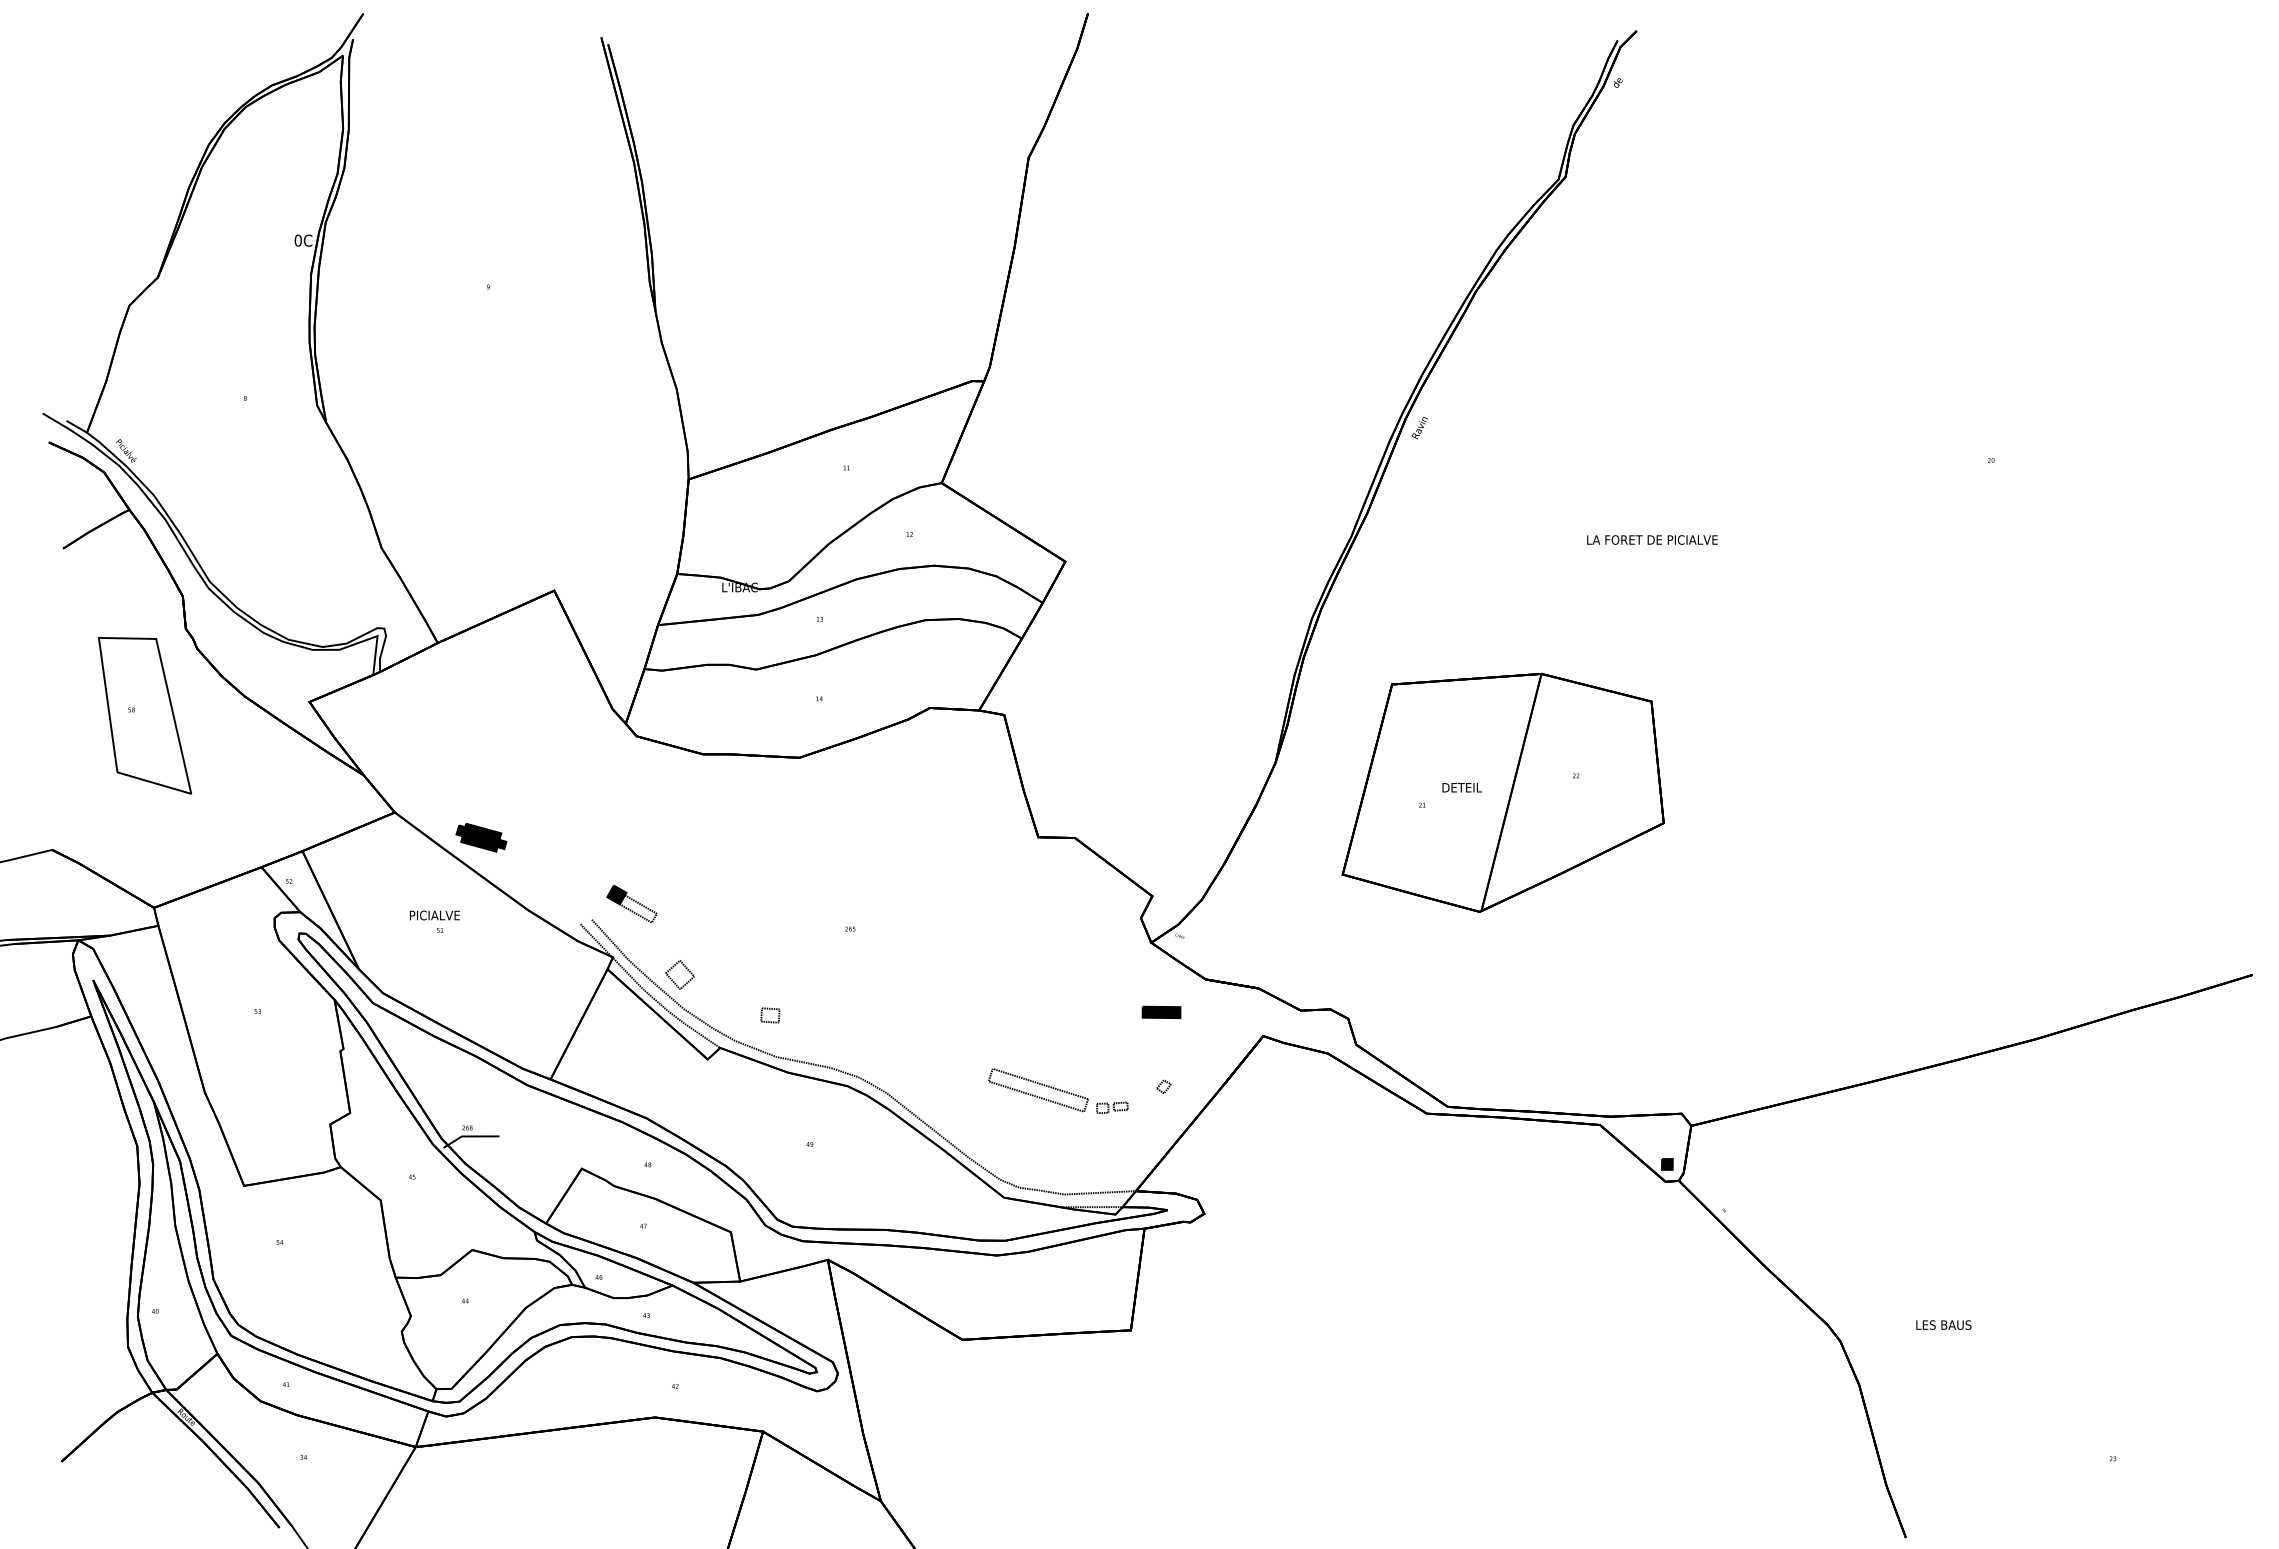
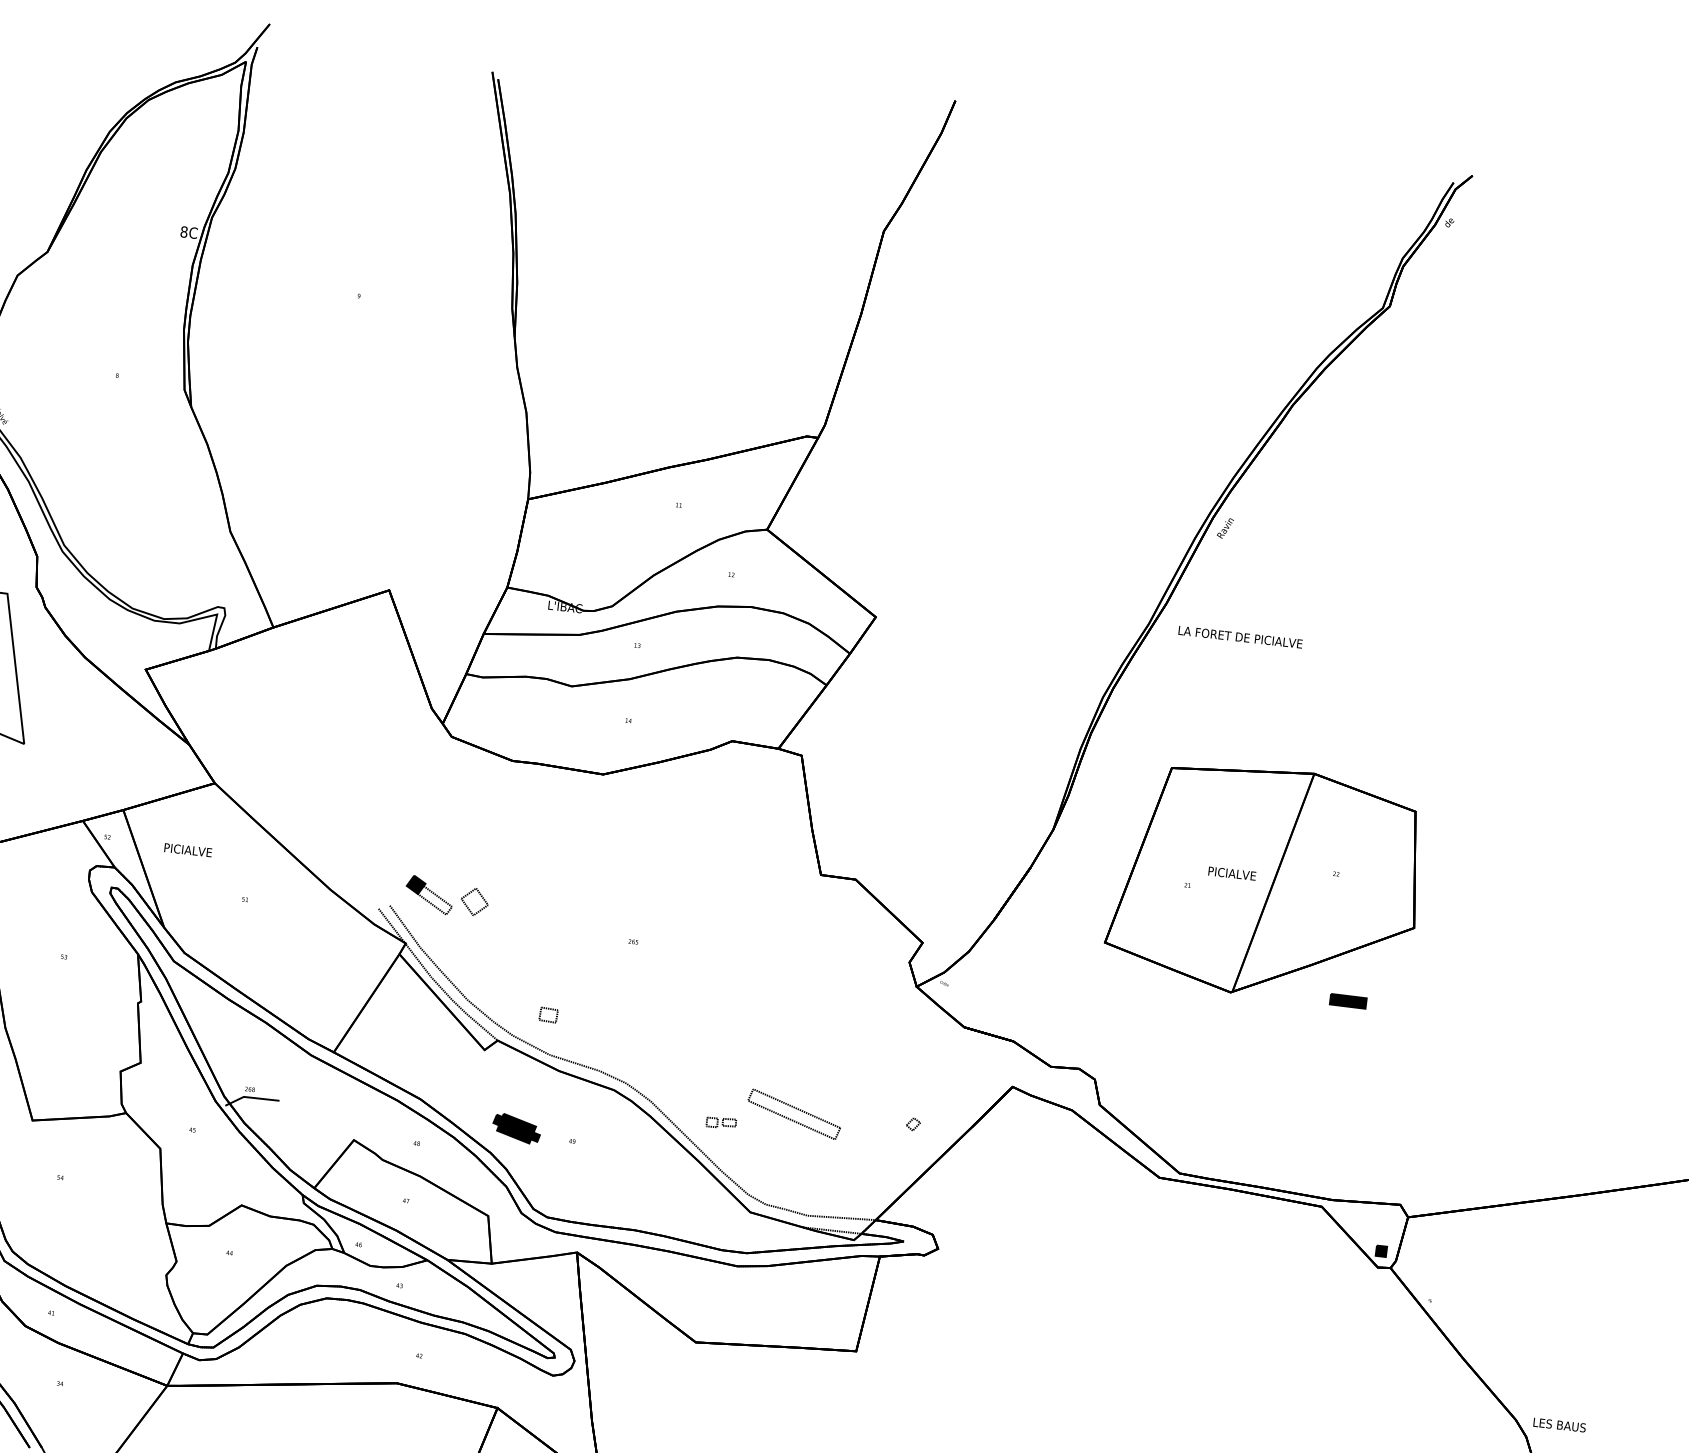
text: (297, 240) -> (183, 231), 0C -> 8C
text: (1652, 539) -> (1240, 636), moved
text: (1467, 787) -> (1232, 873), DETEIL -> PICIALVE
part: (481, 837) -> (516, 1128), moved
text: (434, 915) -> (187, 850), moved
part: (679, 974) -> (474, 901), moved
part: (1161, 1012) -> (1348, 1001), moved
part: (1112, 1107) -> (721, 1122), moved
text: (1943, 1324) -> (1559, 1424), moved

